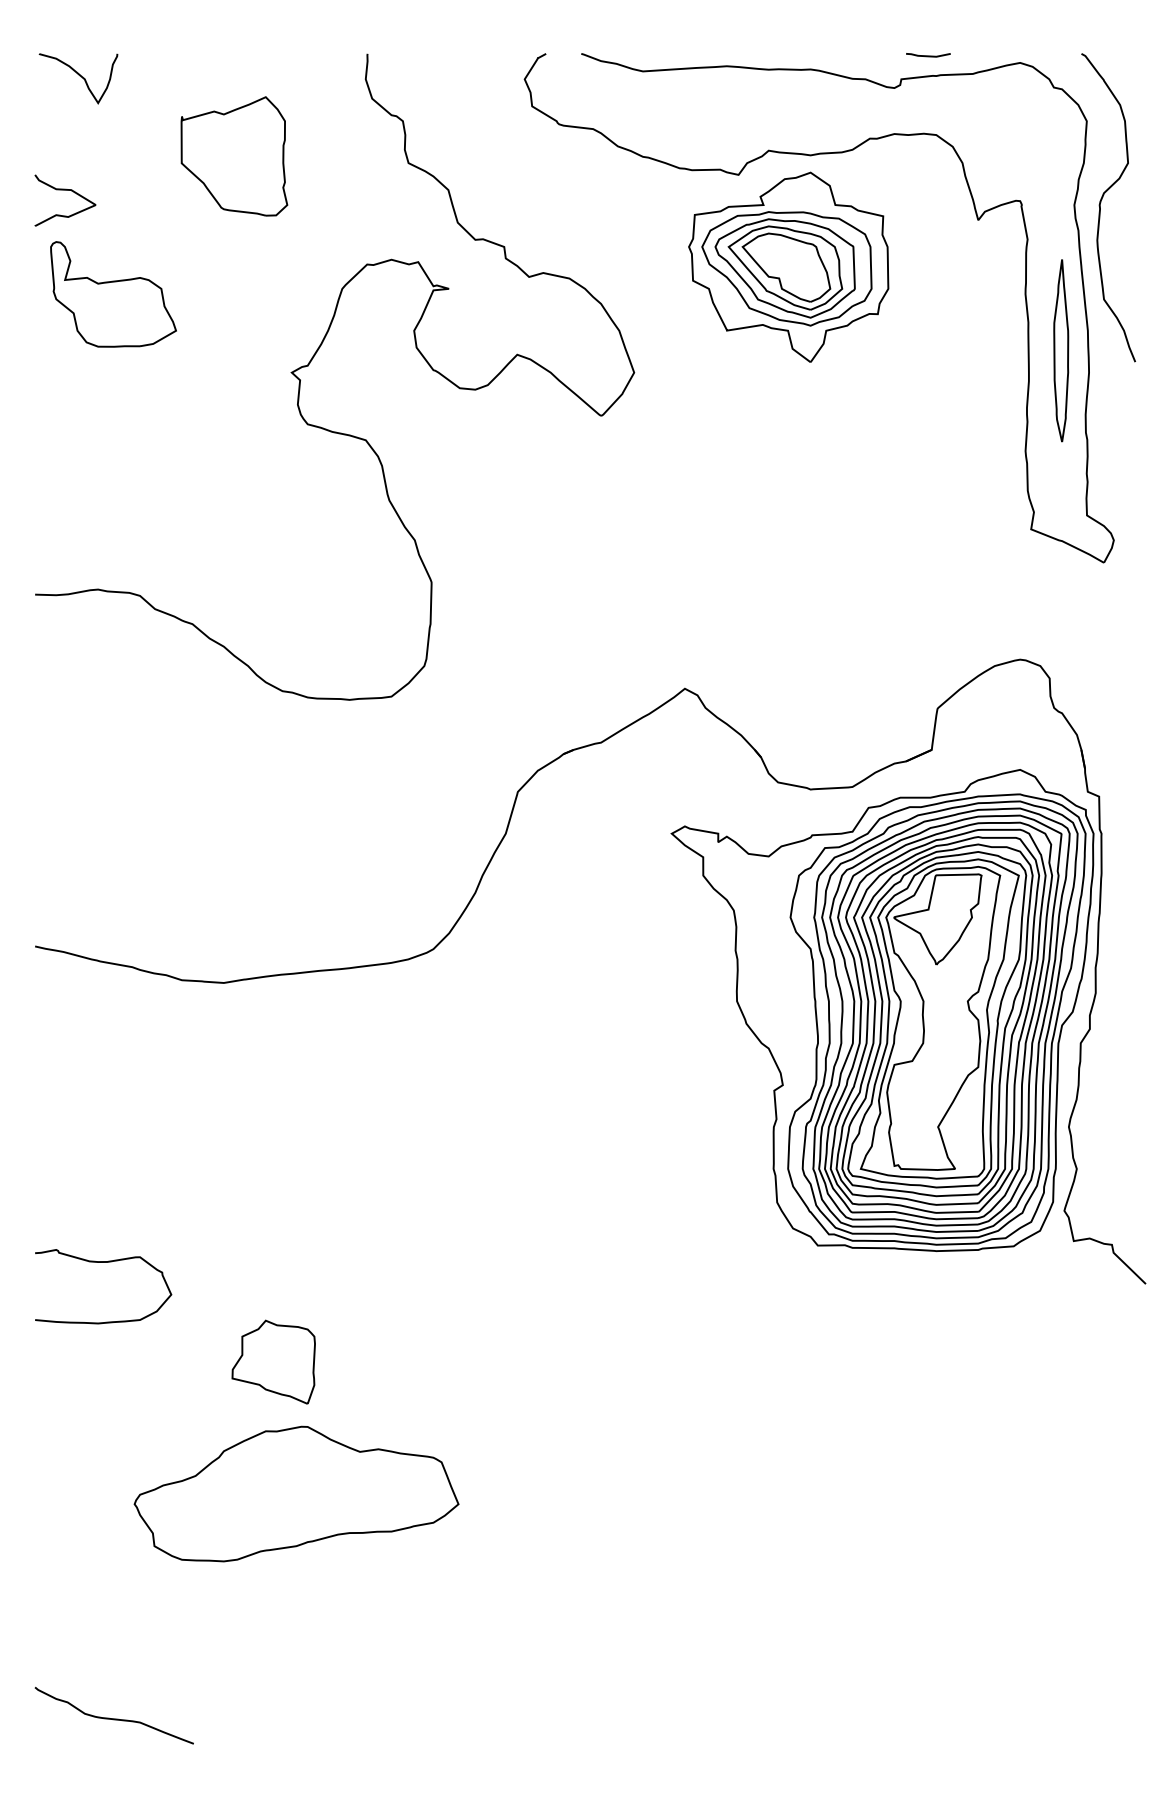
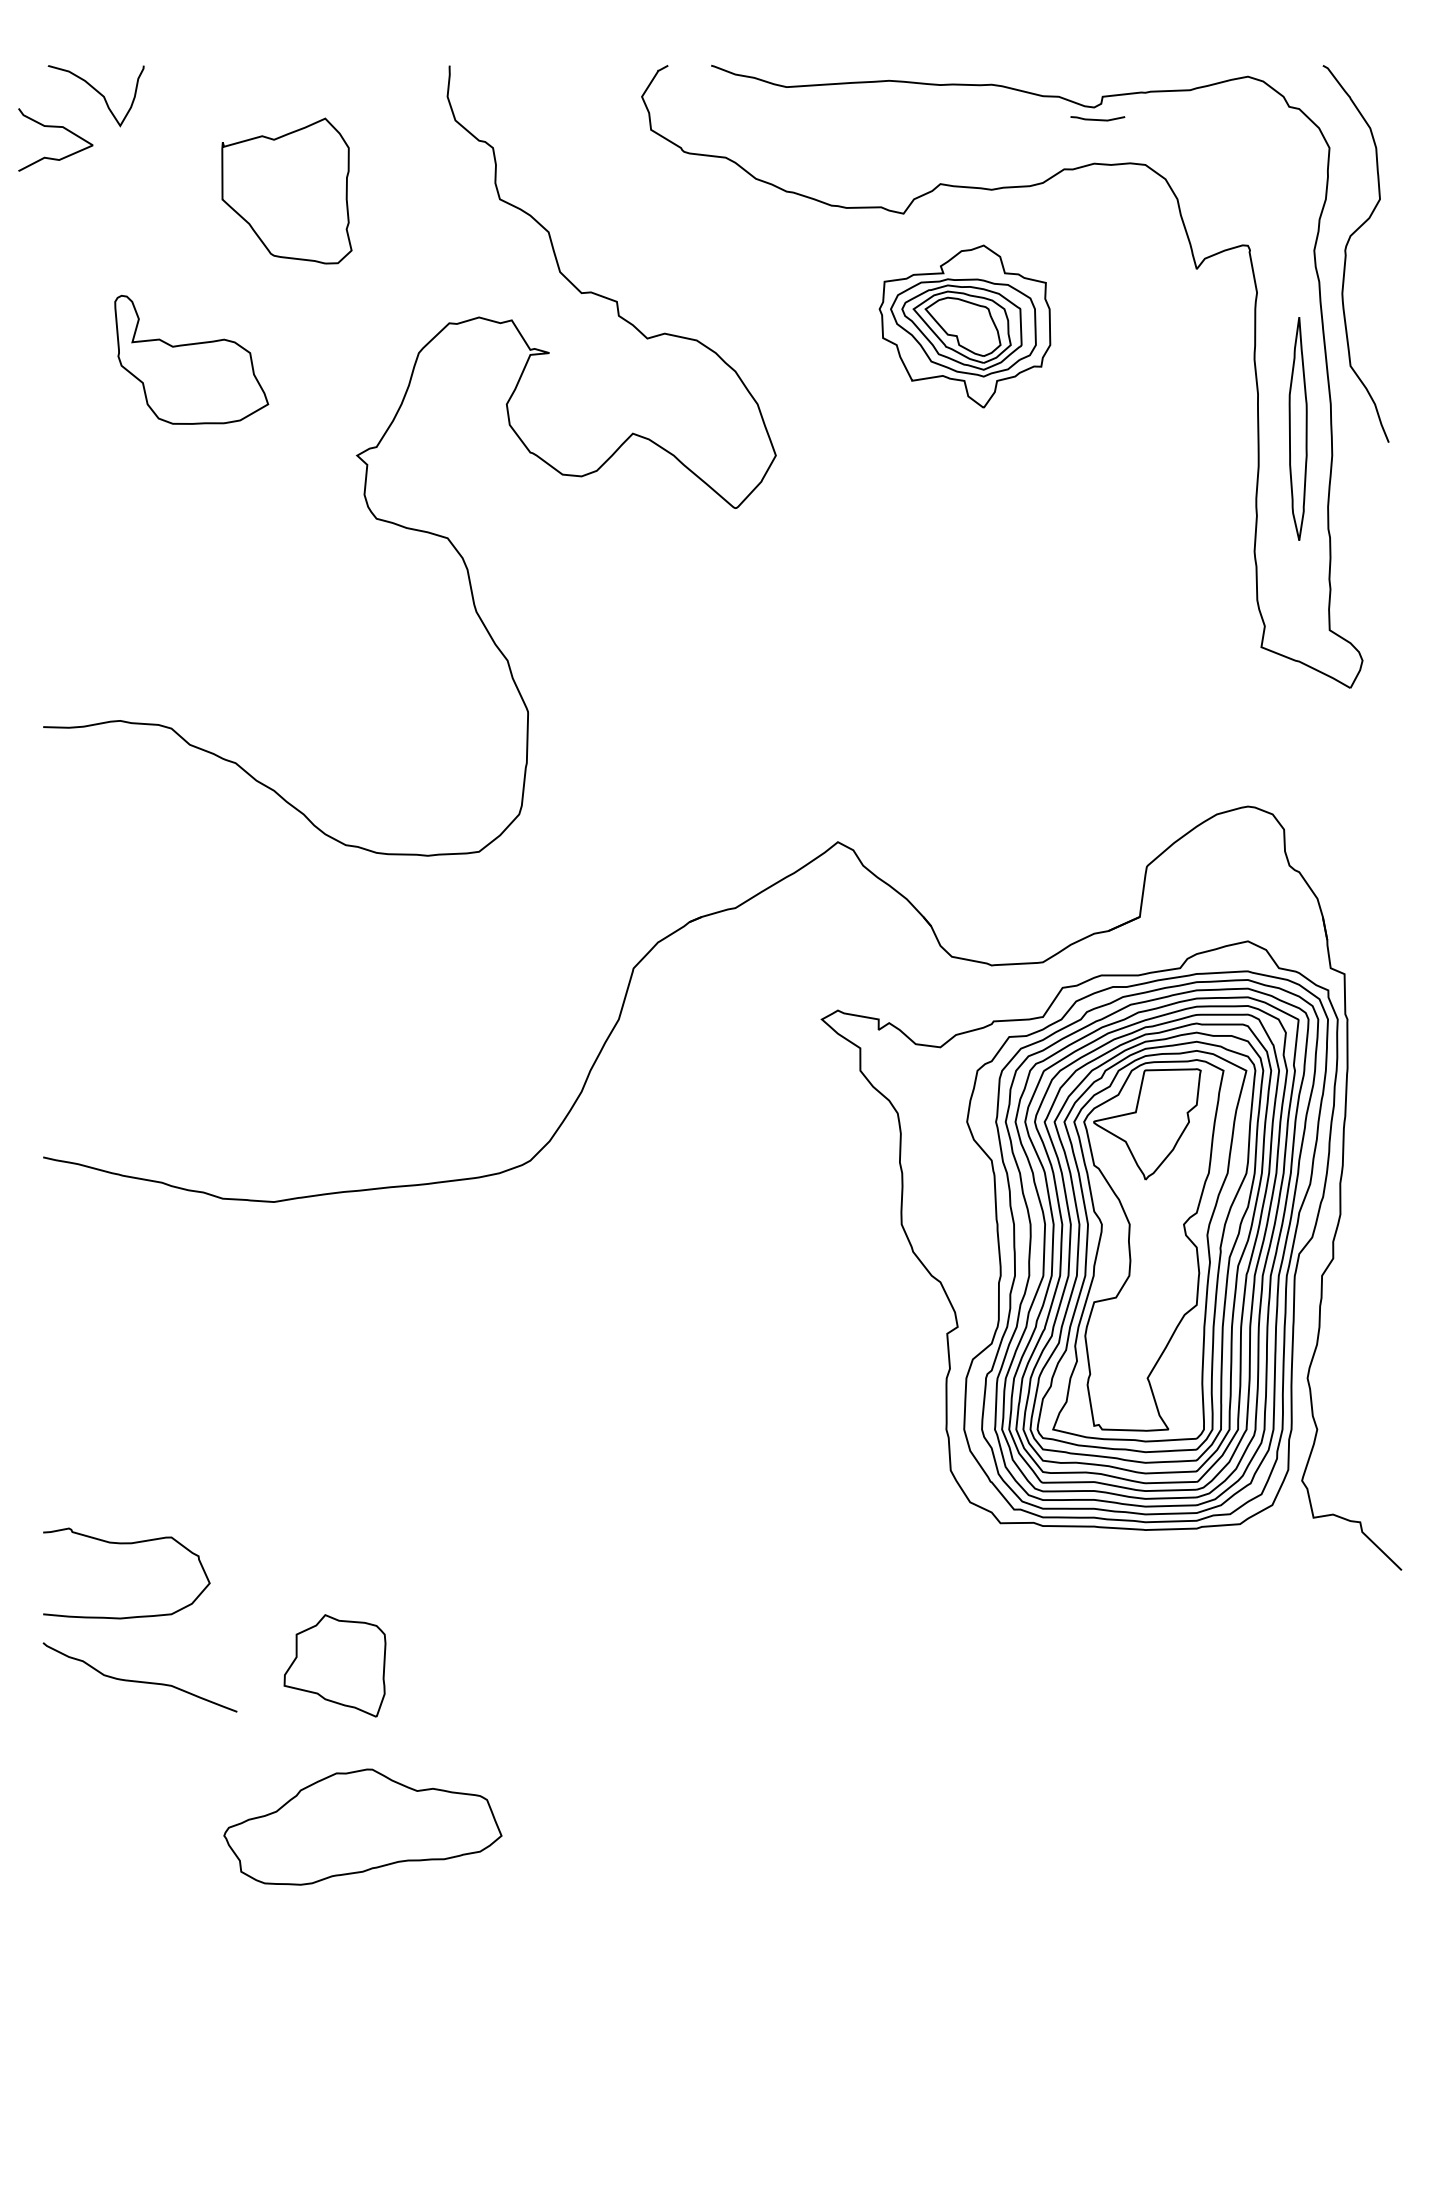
line: (928, 55) -> (1097, 119), moved
curve: (65, 190) -> (55, 127), moved
part: (788, 266) -> (964, 325), size x0.7
part: (113, 294) -> (191, 359), moved
part: (296, 1493) -> (362, 1826), size x0.7
curve: (113, 1718) -> (139, 1680), moved

